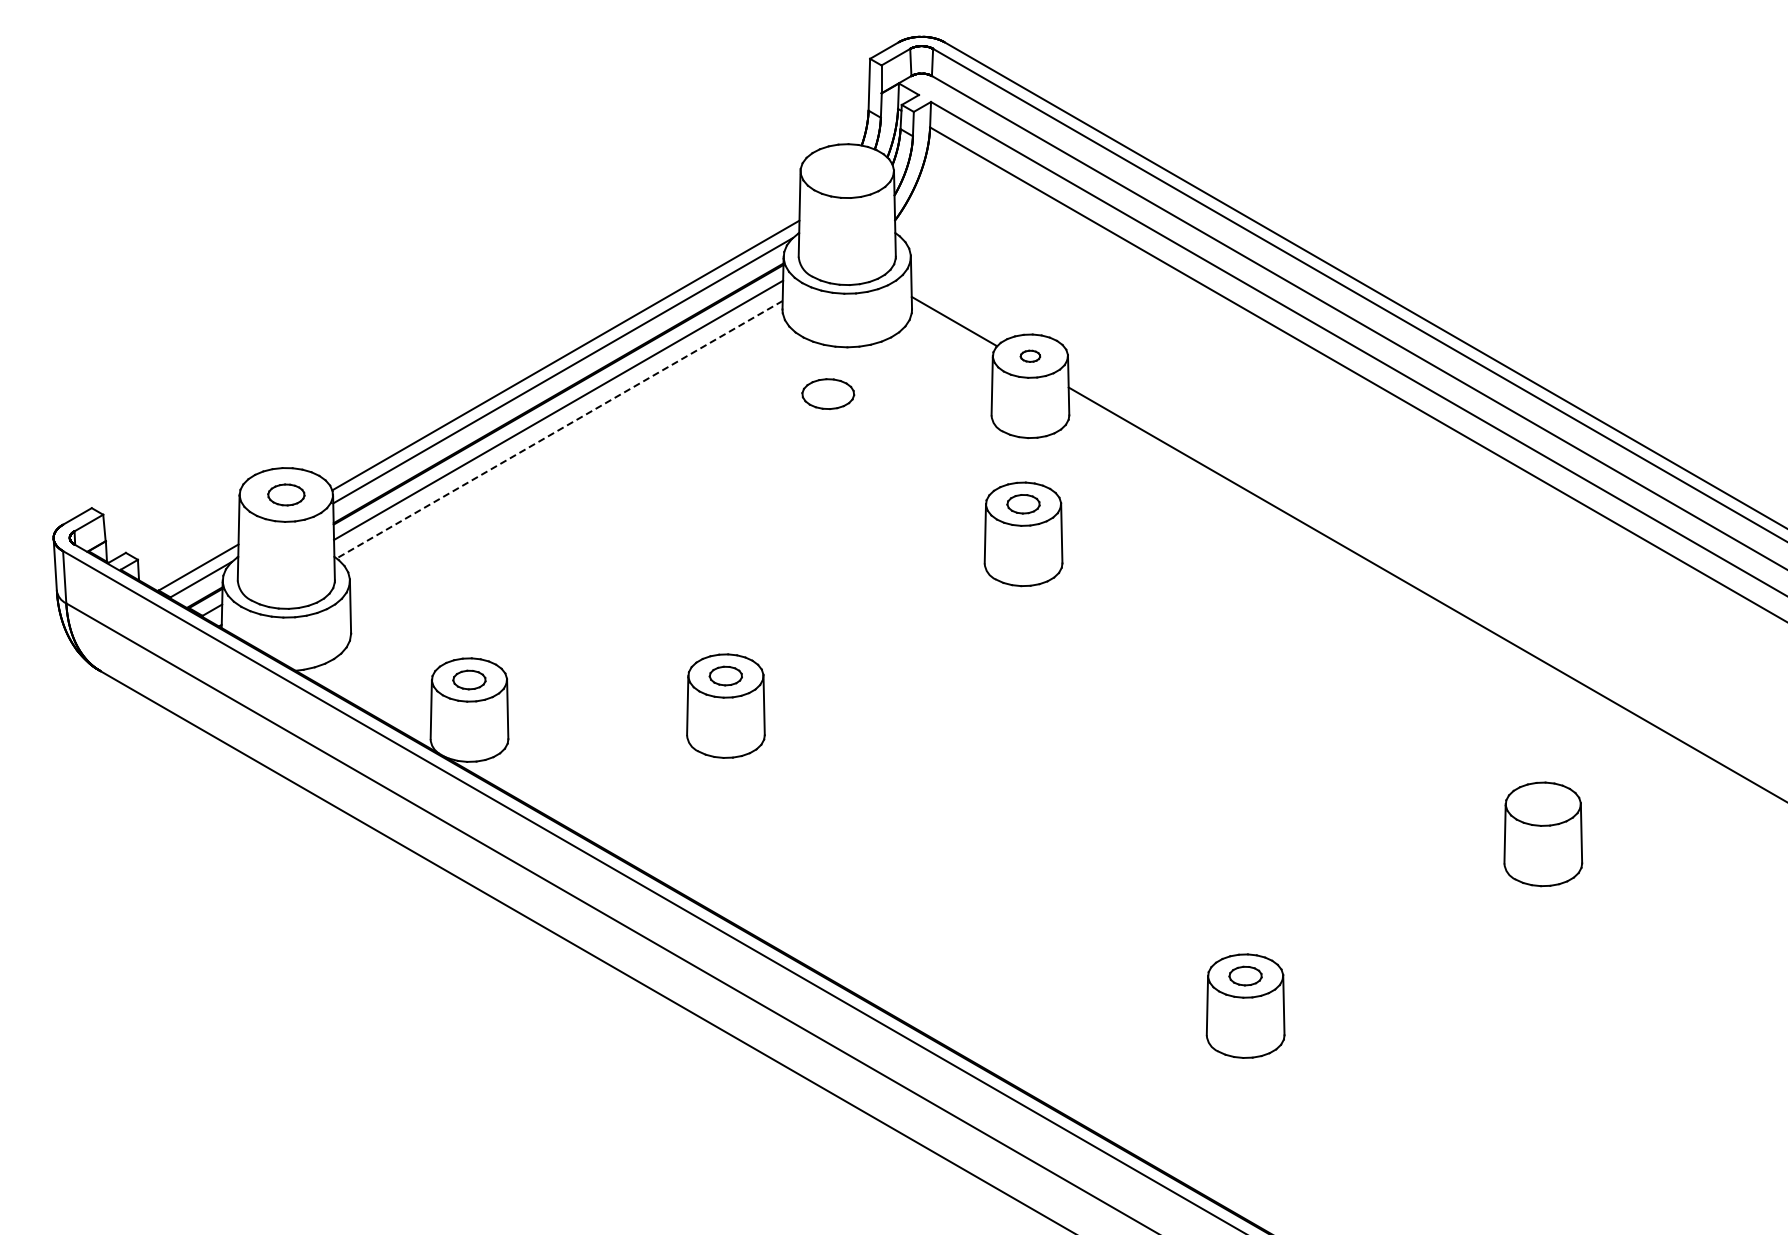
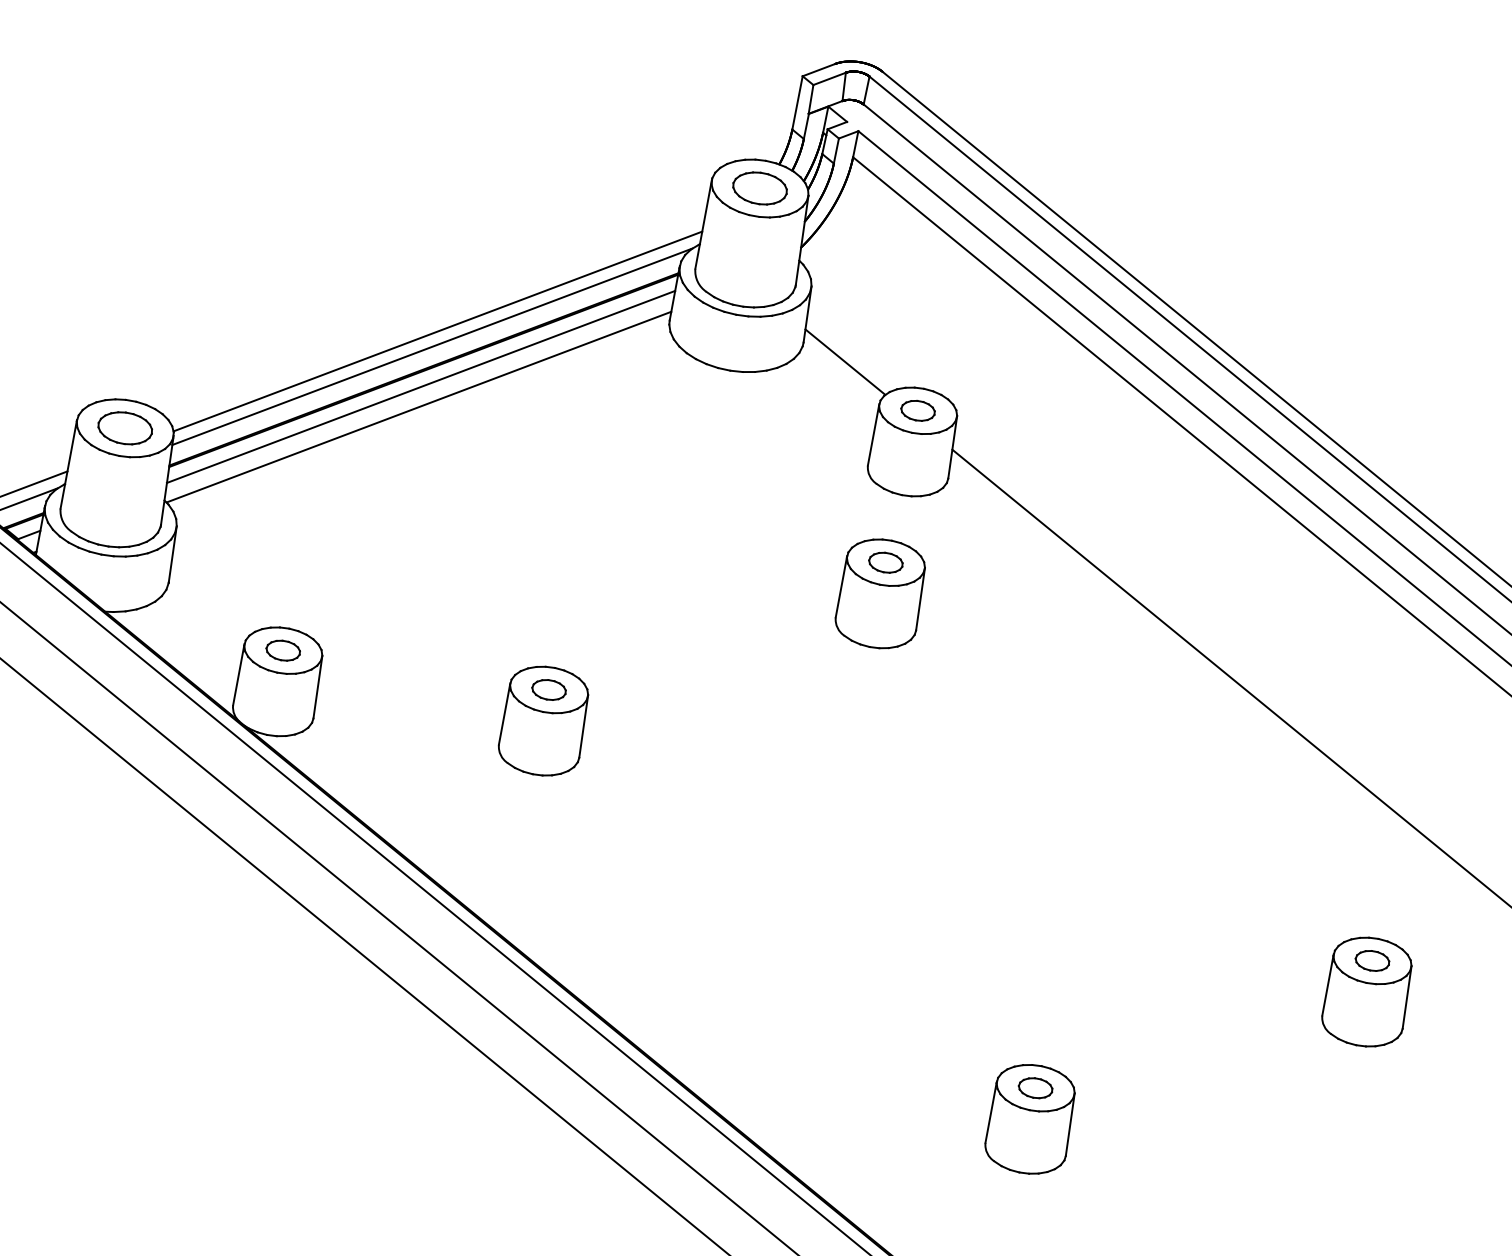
part: (1030, 356) -> (918, 411), size x1.67
part: (828, 393) -> (760, 187), moved
line: (559, 429) -> (418, 406), dashed -> solid
part: (286, 494) -> (125, 427), size x1.43
part: (1543, 804) -> (1372, 961), added

